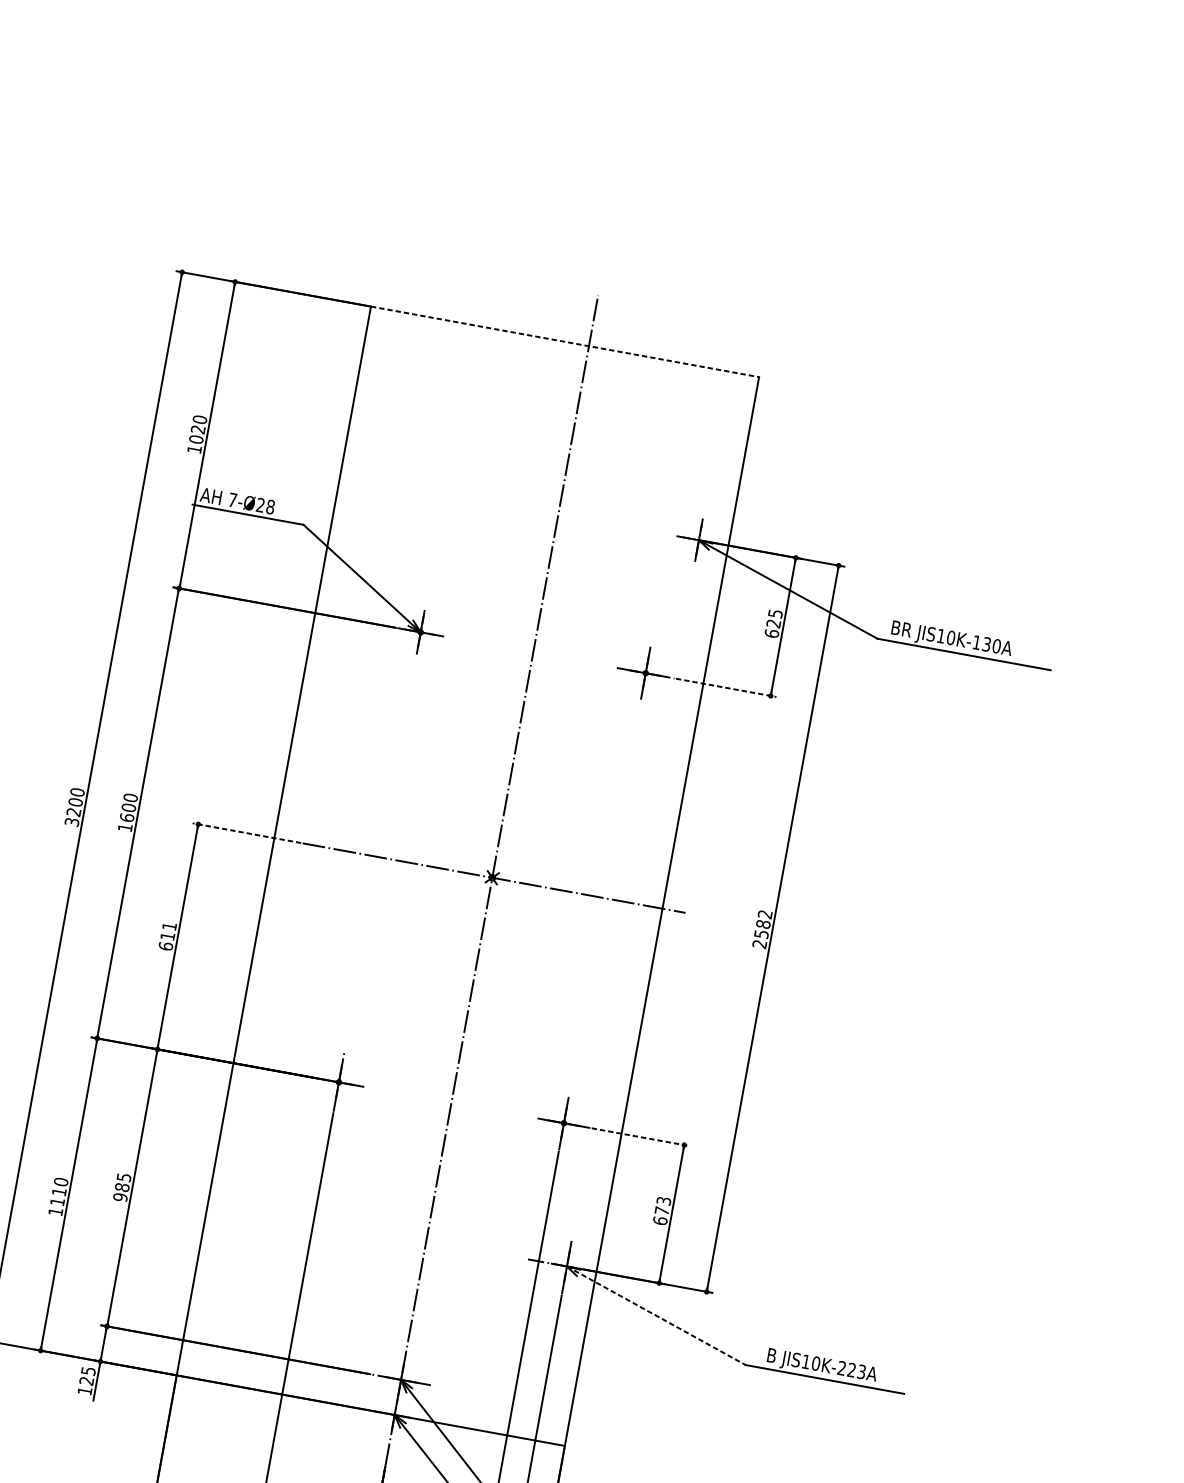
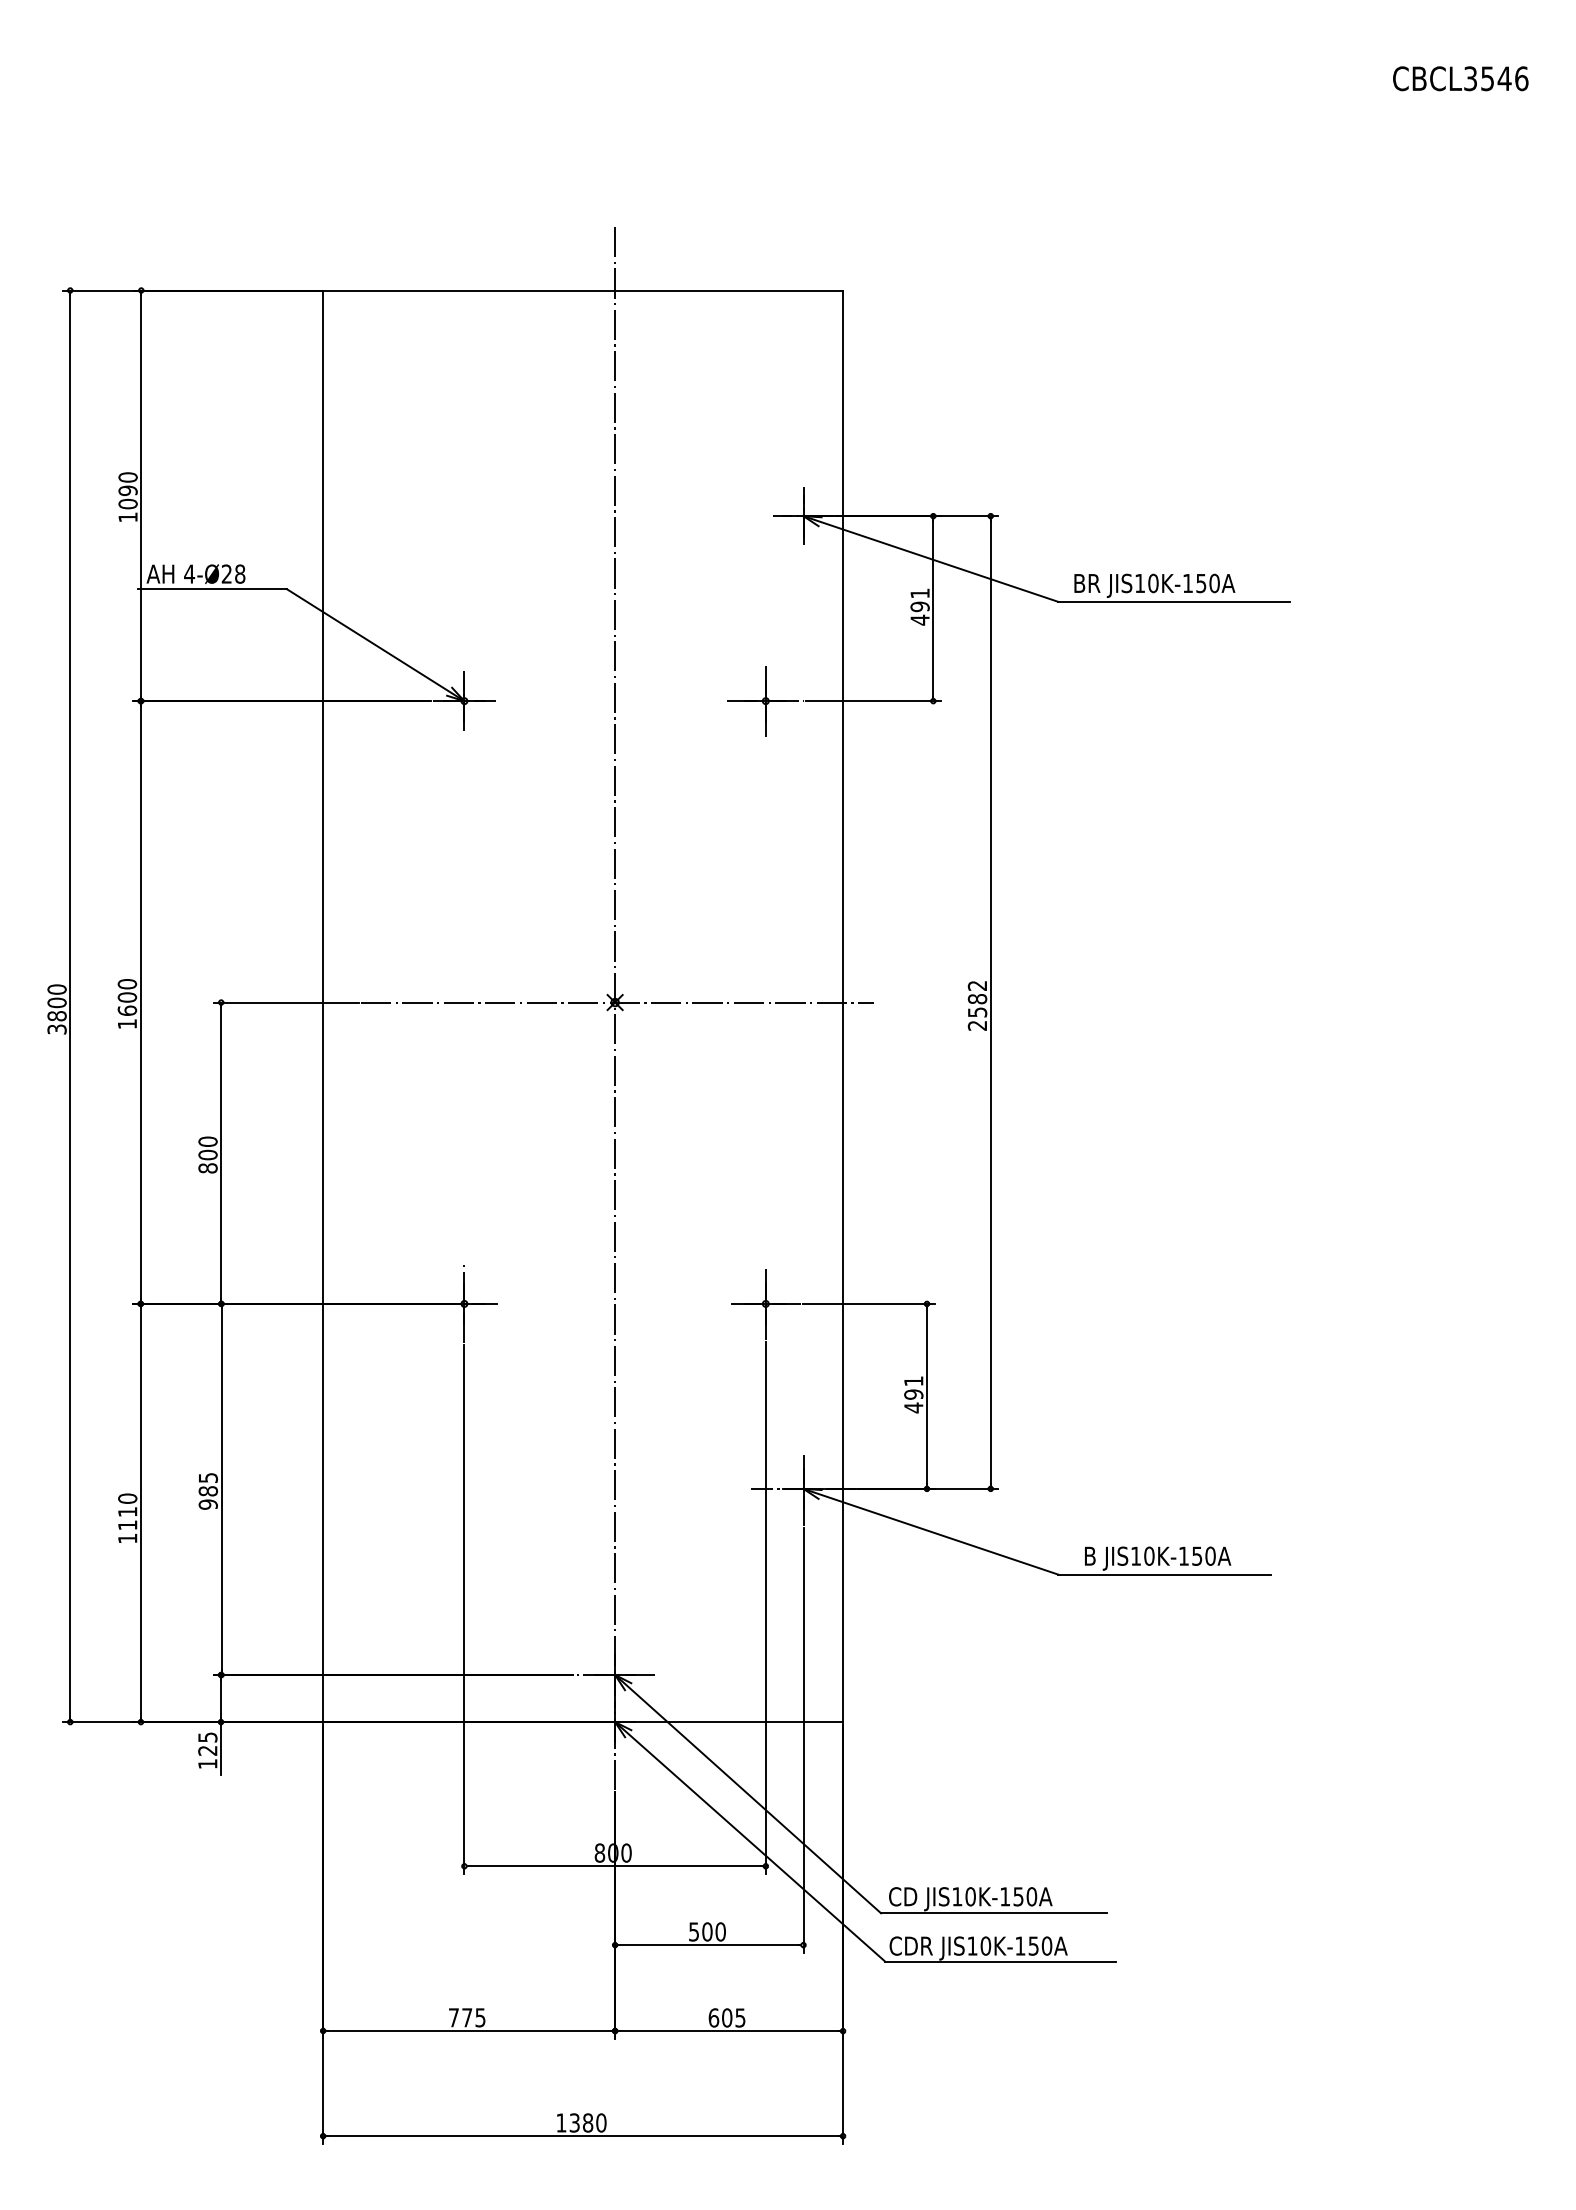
line: (565, 341) -> (583, 290), dashed -> solid
text: (197, 429) -> (127, 490), 1020 -> 1090
text: (232, 499) -> (189, 573), 7-Ø28 -> 4-Ø28
text: (773, 623) -> (919, 606), 625 -> 491
text: (987, 643) -> (1201, 582), JIS10K-130A -> JIS10K-150A
line: (726, 688) -> (874, 701), dashed -> solid
text: (73, 812) -> (56, 1016), 3200 -> 3800
line: (247, 833) -> (286, 1002), dashed -> solid
text: (167, 935) -> (207, 1154), 611 -> 800
line: (640, 1136) -> (868, 1303), dashed -> solid
text: (661, 1210) -> (913, 1394), 673 -> 491
line: (656, 1315) -> (931, 1531), dashed -> solid
text: (851, 1369) -> (1196, 1555), JIS10K-223A -> JIS10K-150A

